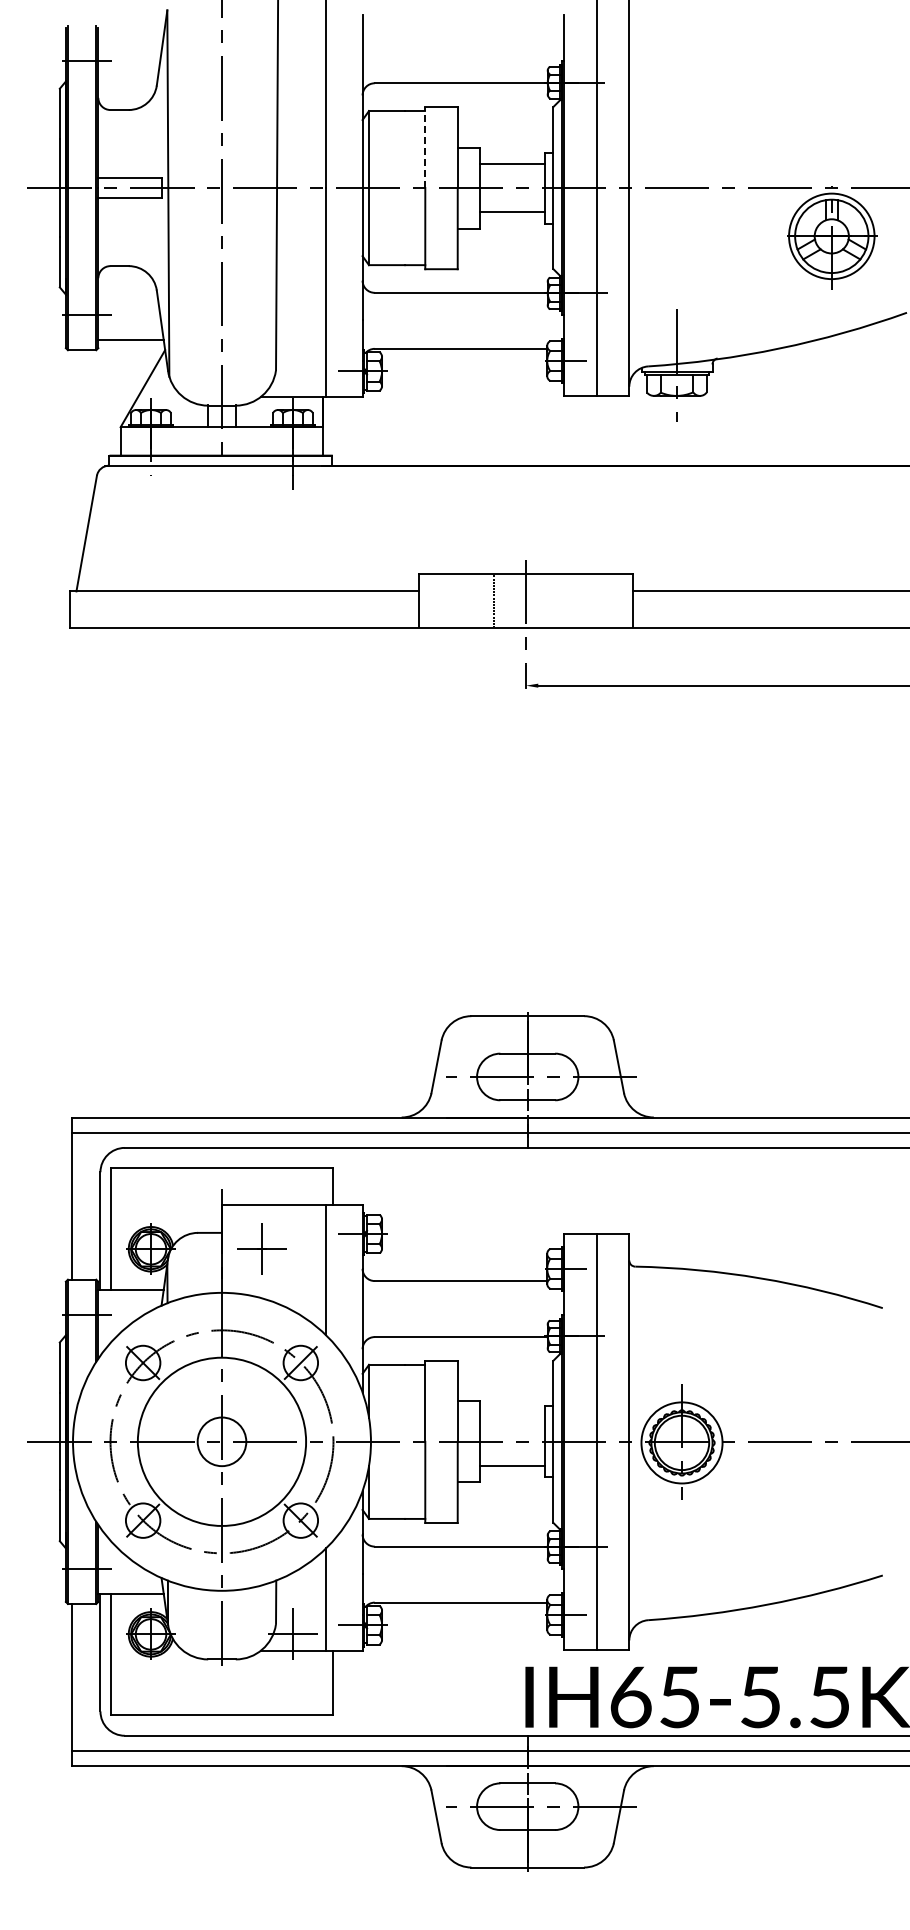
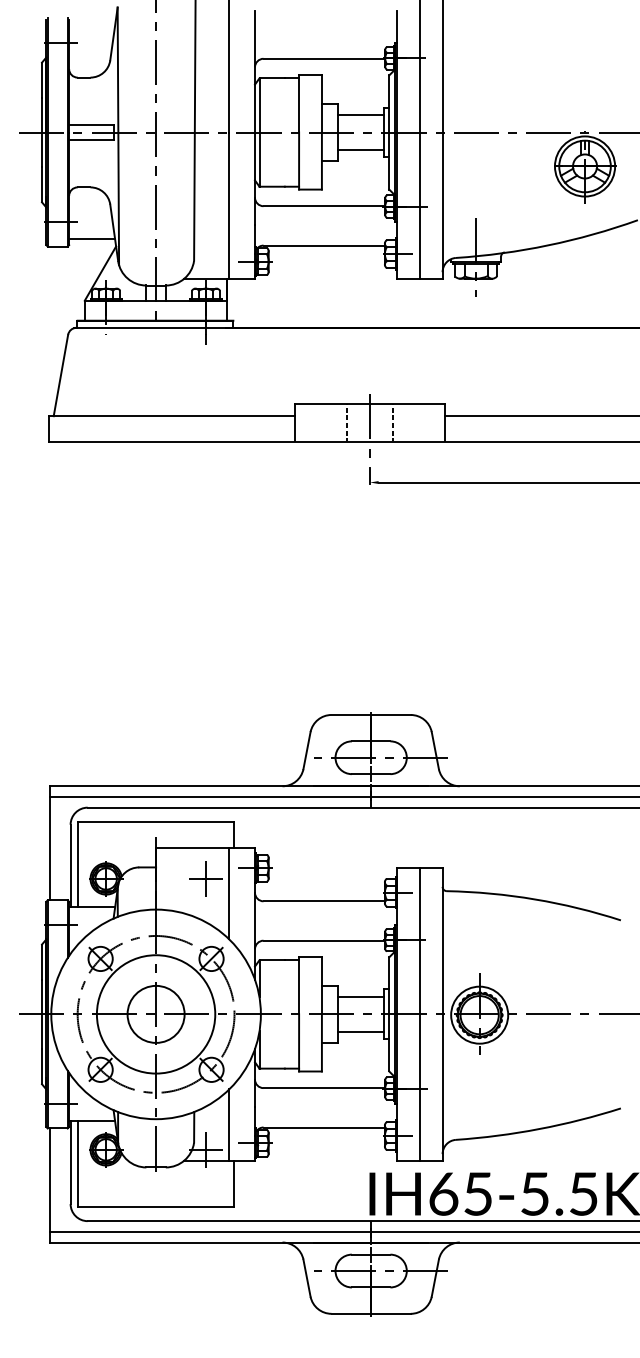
line: (425, 147) -> (299, 103), dashed -> solid
line: (558, 599) -> (392, 421), added
part: (261, 1248) -> (205, 878), moved
line: (512, 1417) -> (360, 997), added
circle: (221, 1441) -> (155, 1014), size x1.67

